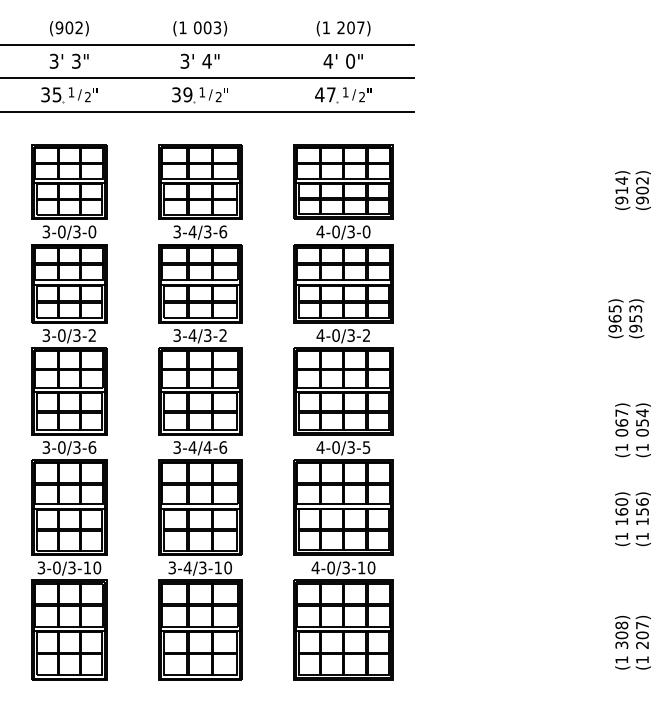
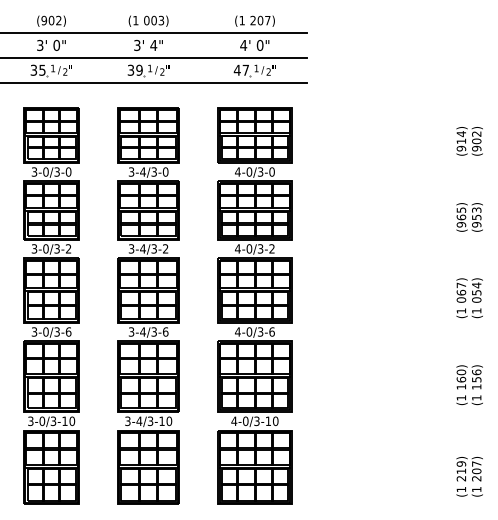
text: (76, 61) -> (56, 45), 3" -> 0"
text: (222, 231) -> (165, 171), 3-4/3-6 -> 3-4/3-0
text: (625, 318) -> (469, 217), moved
text: (632, 430) -> (469, 298), moved
text: (208, 446) -> (154, 331), 3-4/4-6 -> 3-4/3-6
text: (365, 446) -> (271, 331), 4-0/3-5 -> 4-0/3-6
text: (621, 635) -> (461, 471), 308) -> 219)

